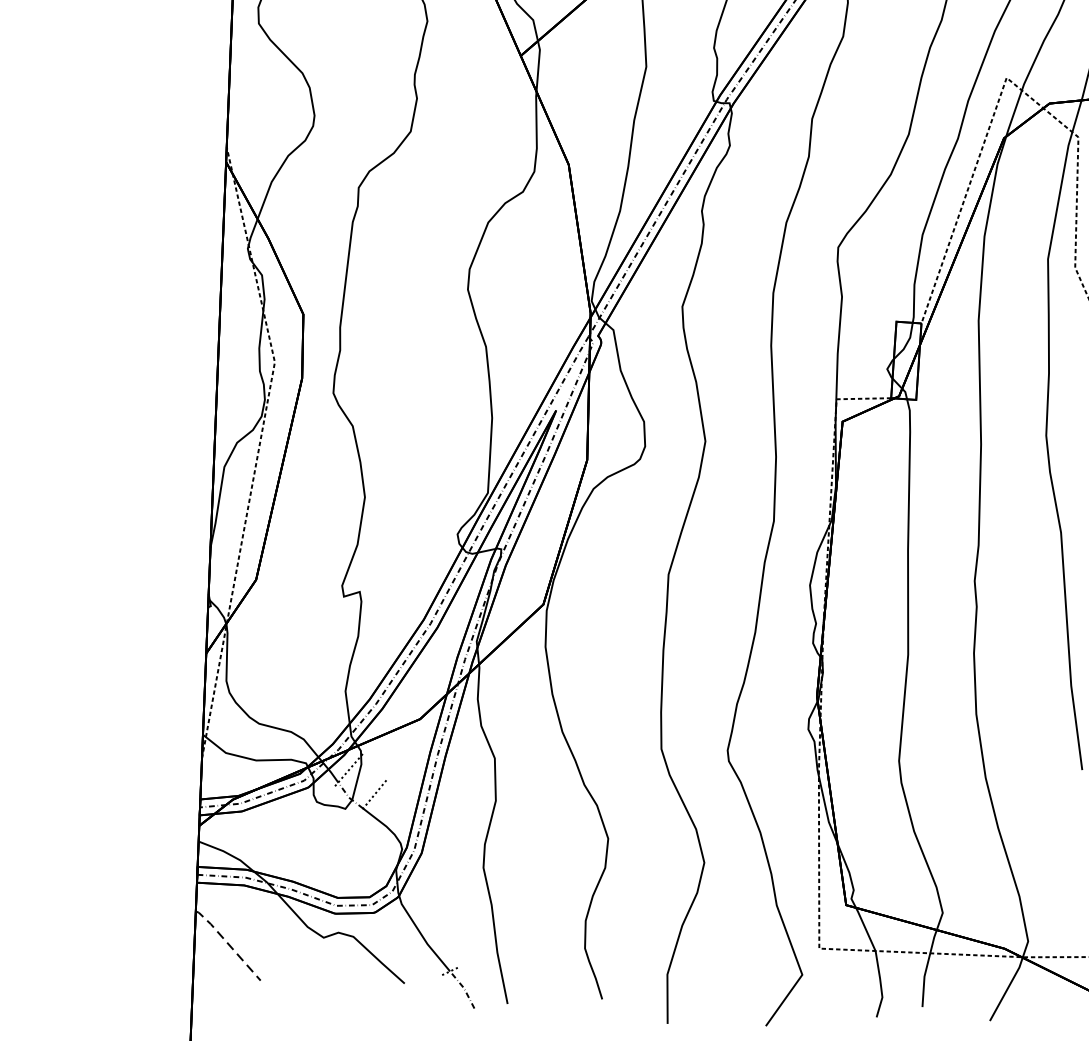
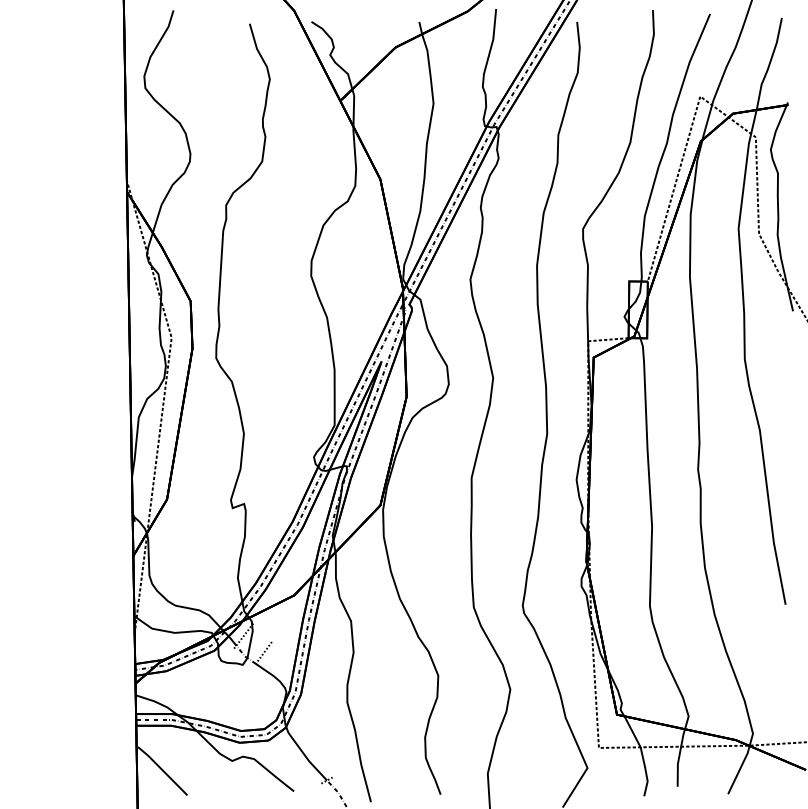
line: (227, 943) -> (161, 769), dashed -> solid

